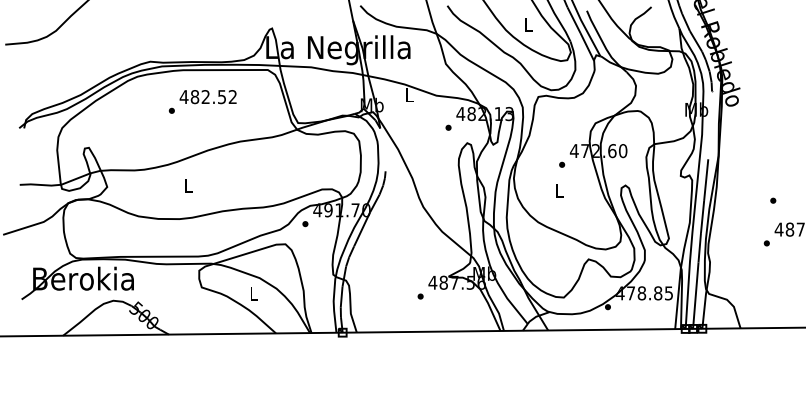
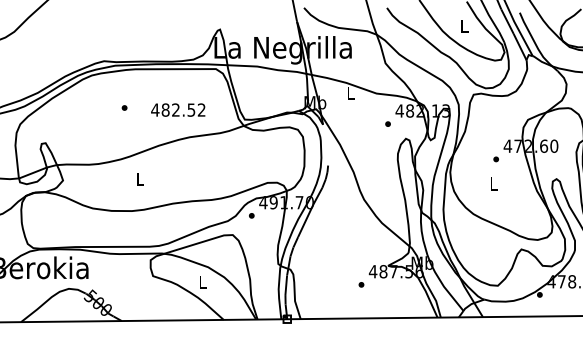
text: (207, 97) -> (177, 110), moved

